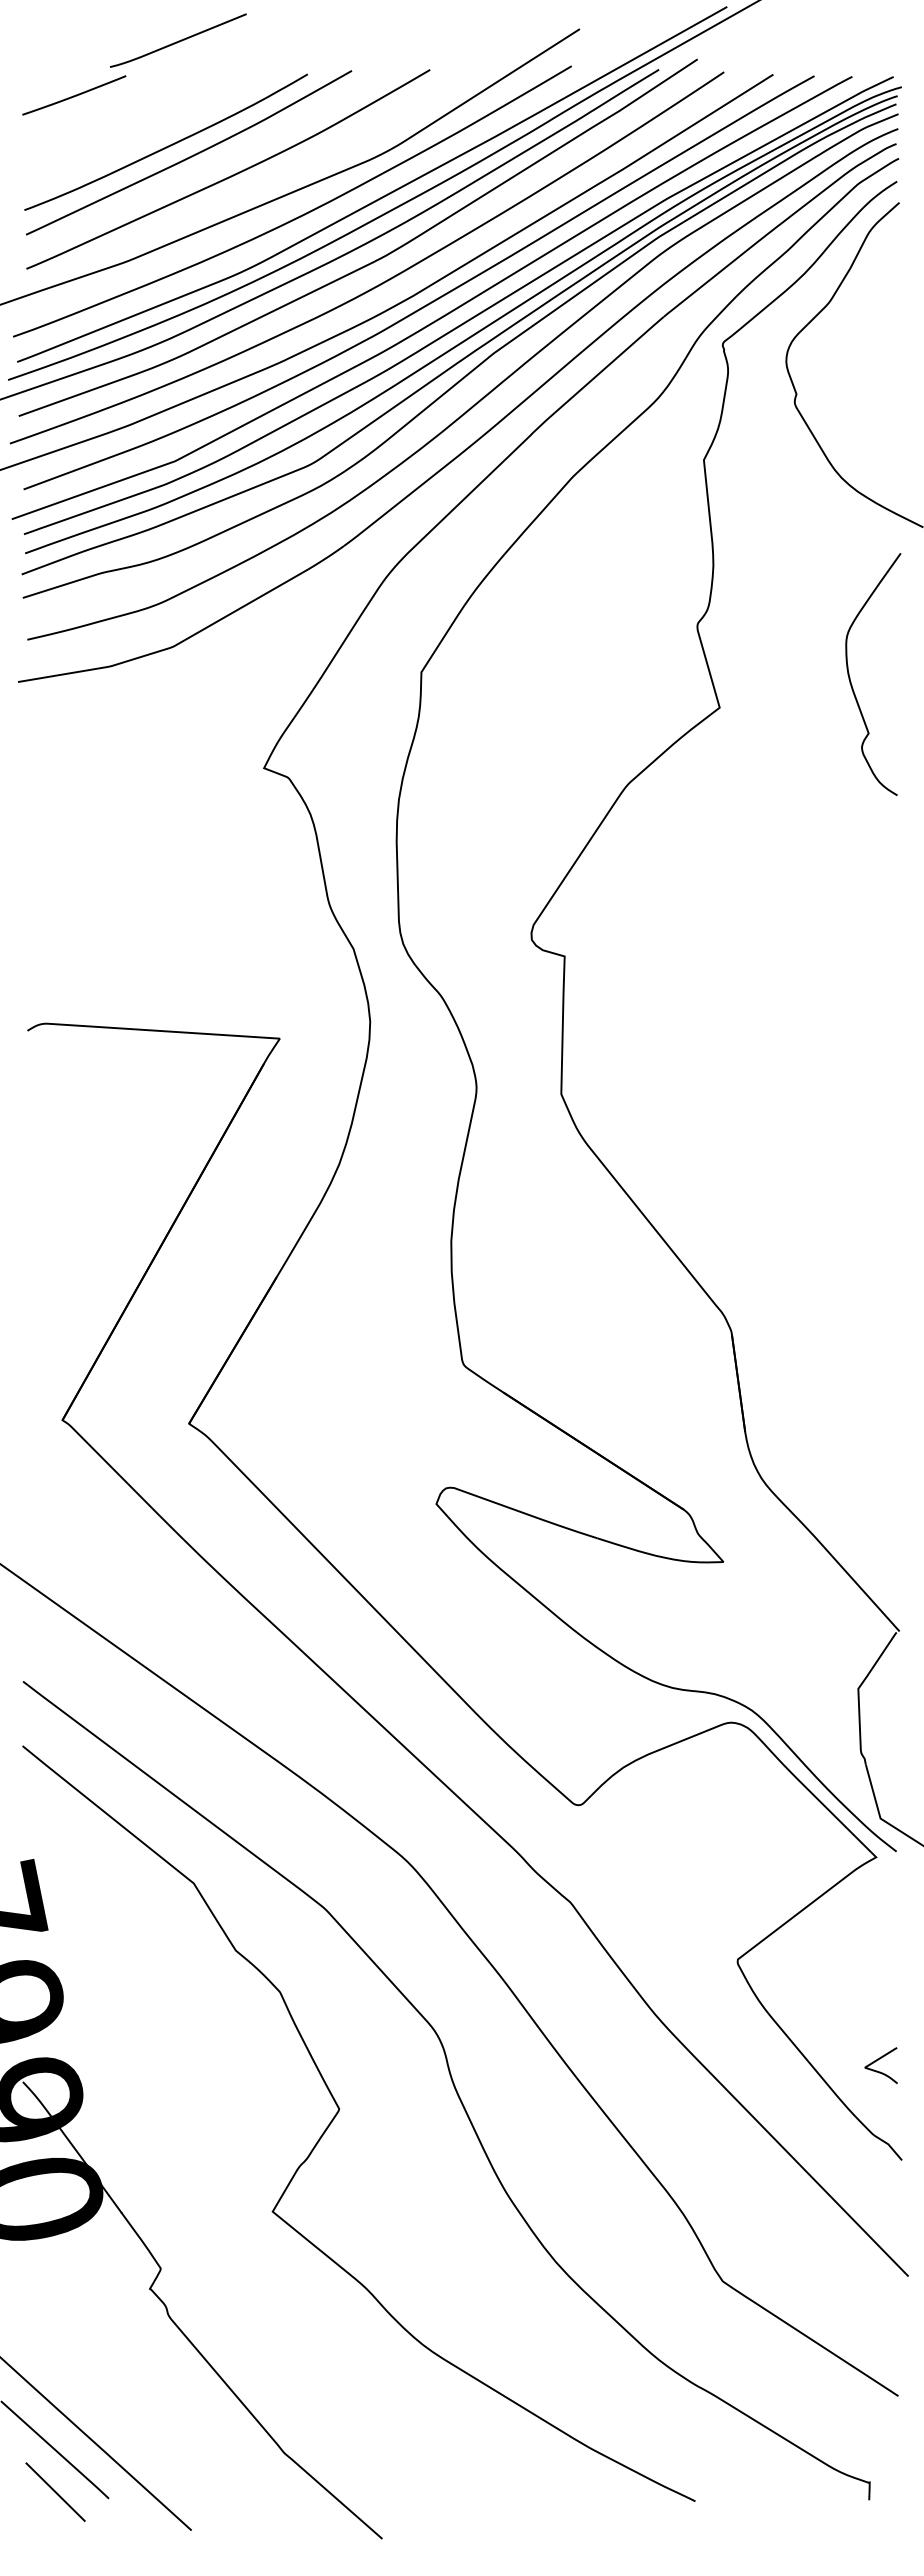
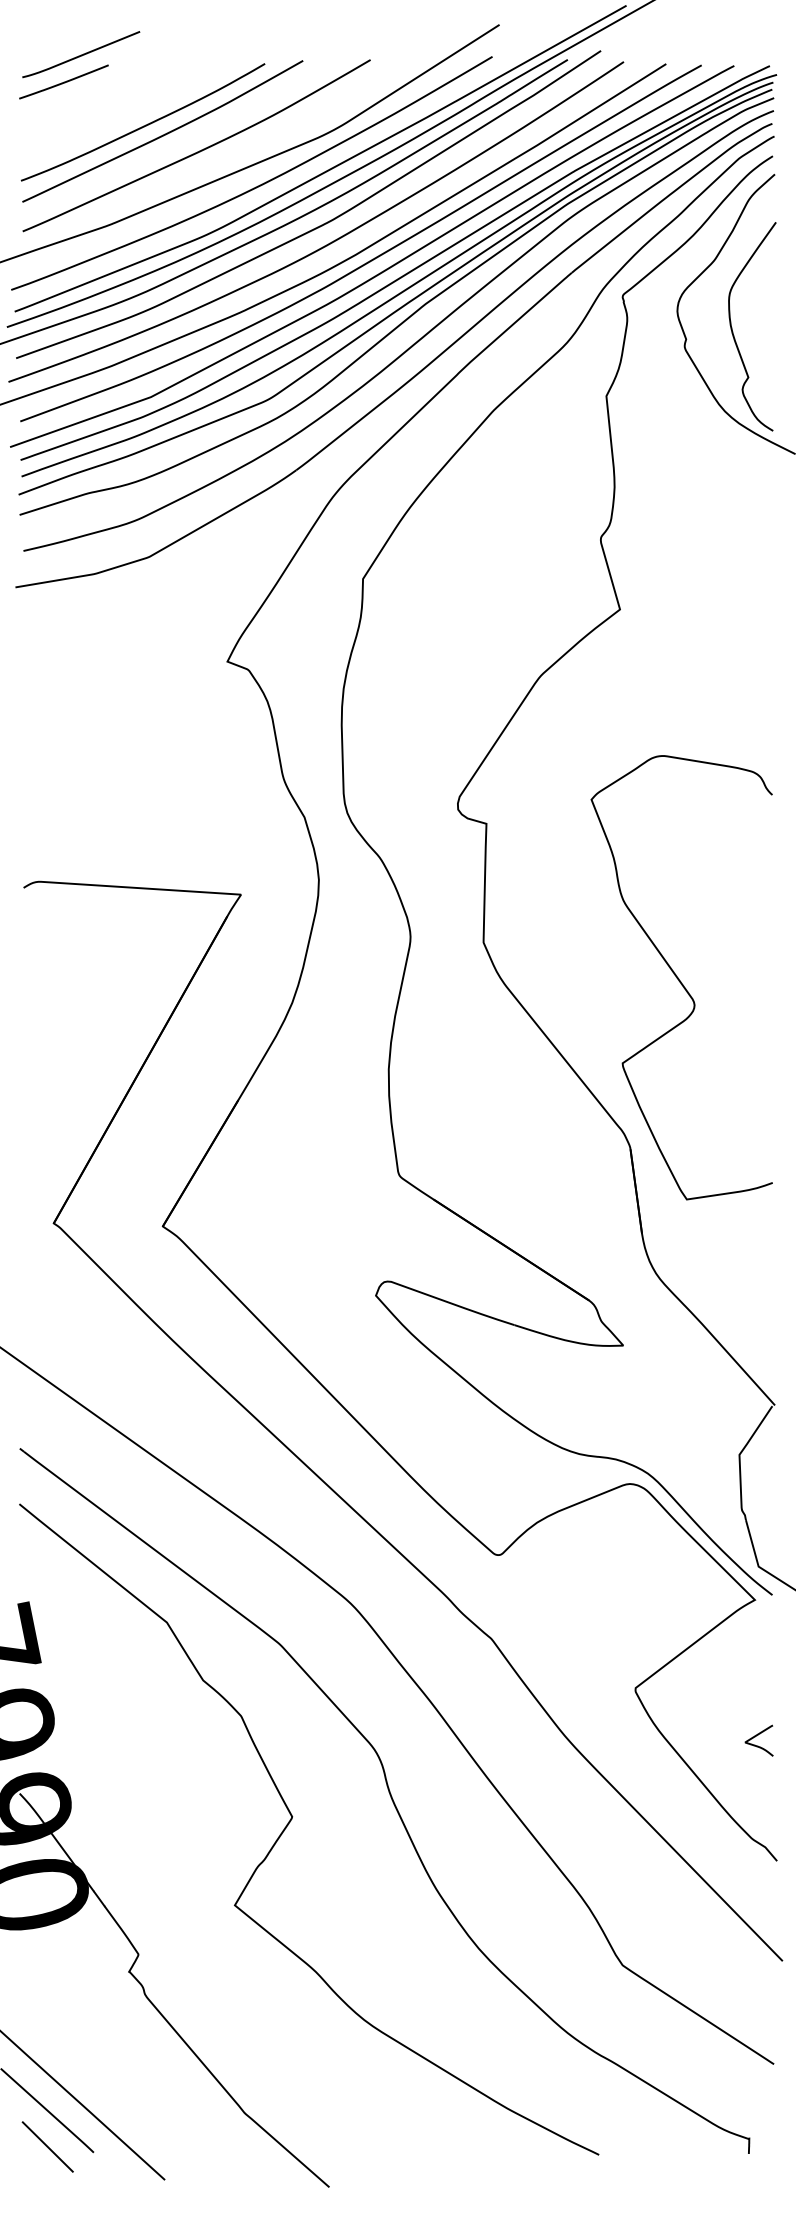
curve: (178, 40) -> (81, 54), moved
curve: (851, 681) -> (733, 332), moved
curve: (788, 1136) -> (679, 978), added
curve: (878, 2060) -> (756, 1736), moved

